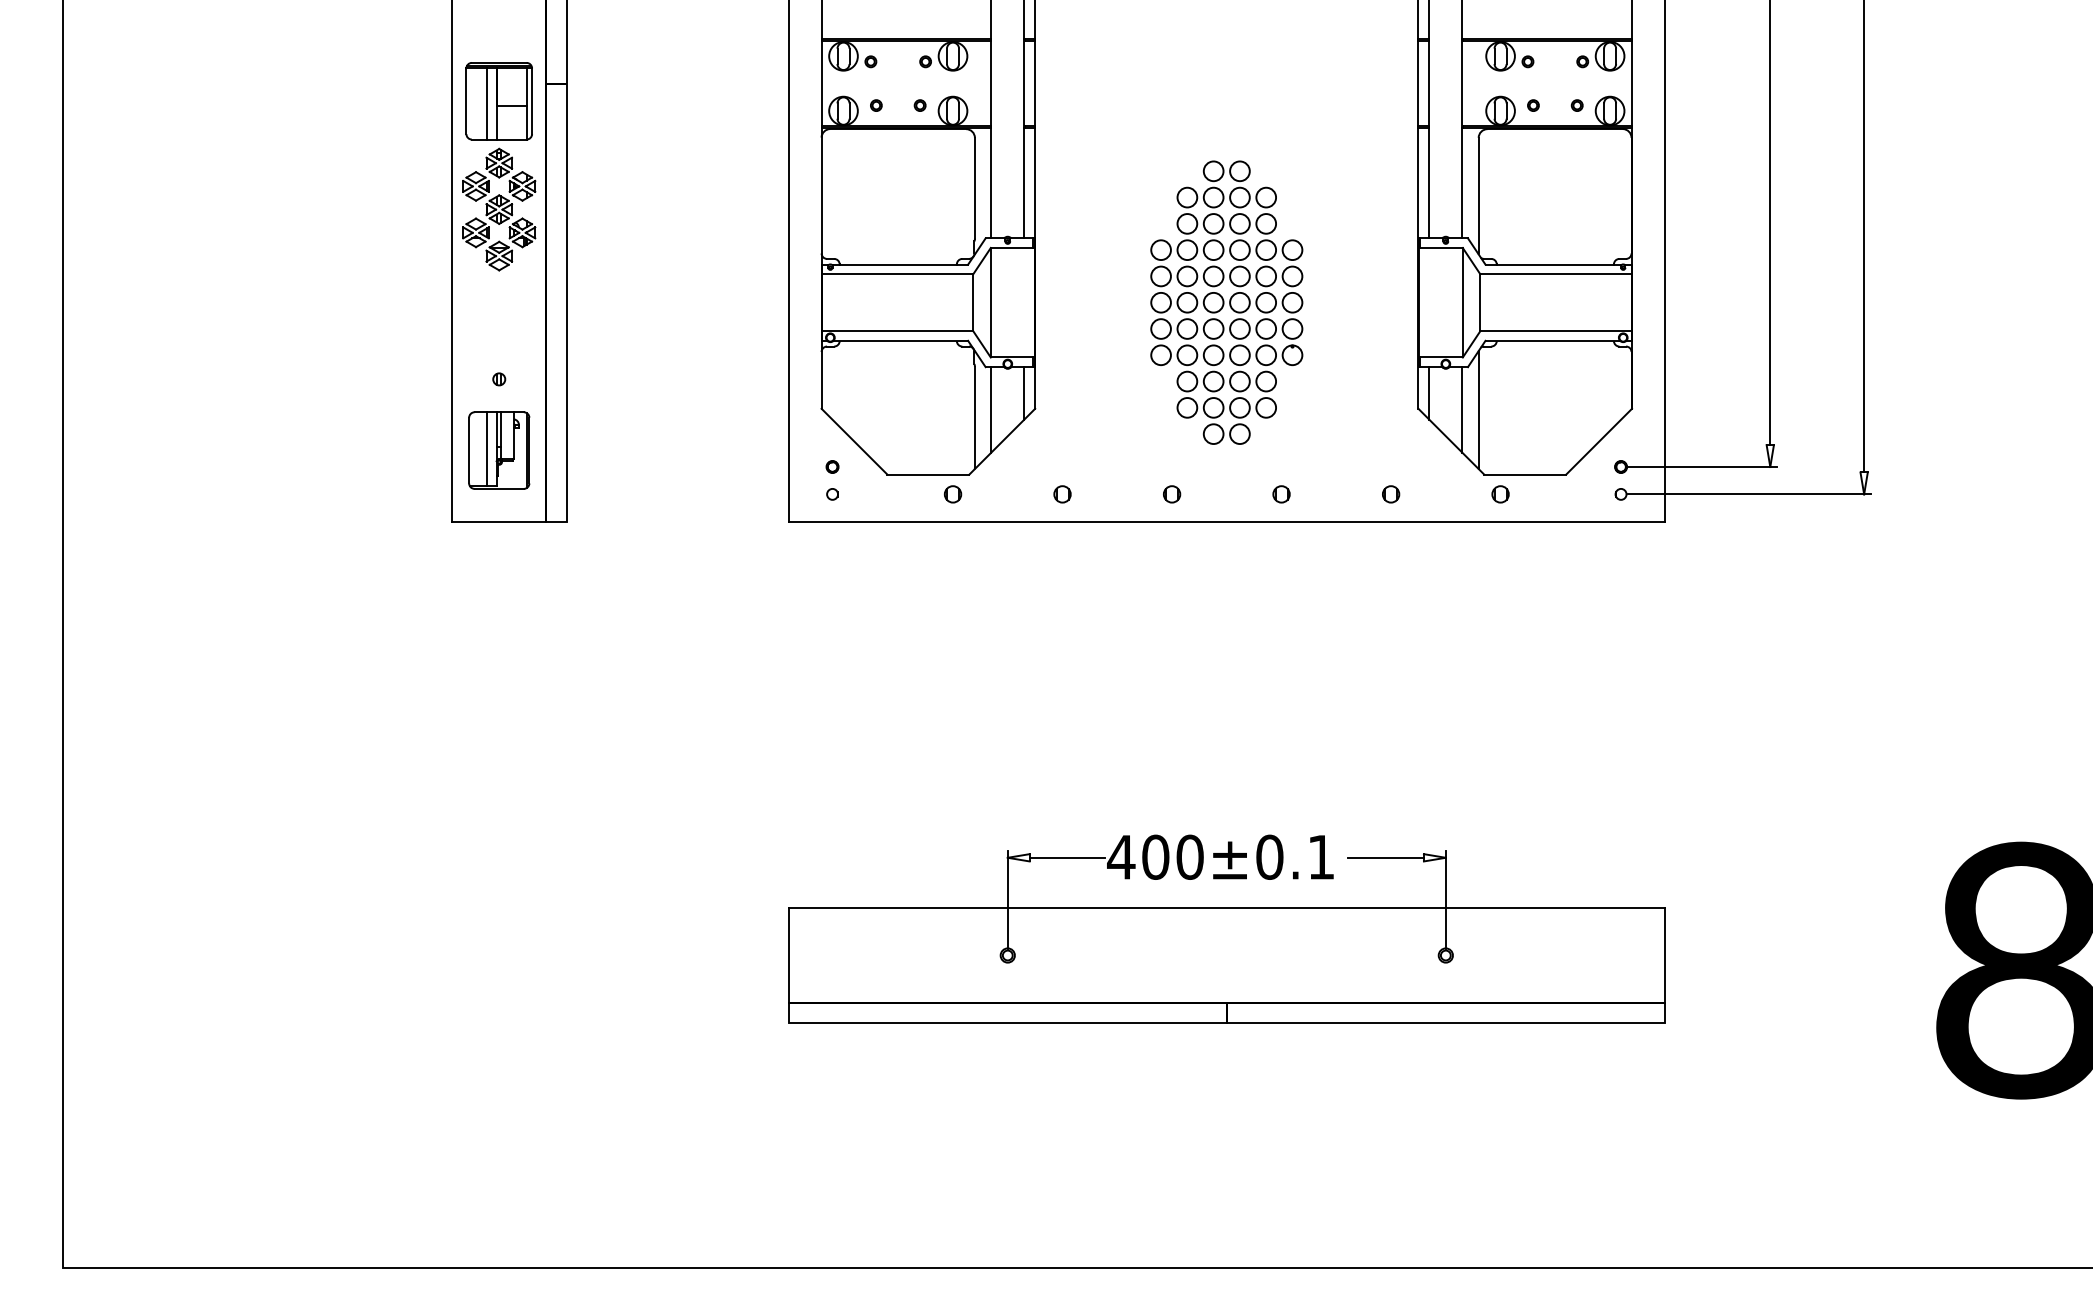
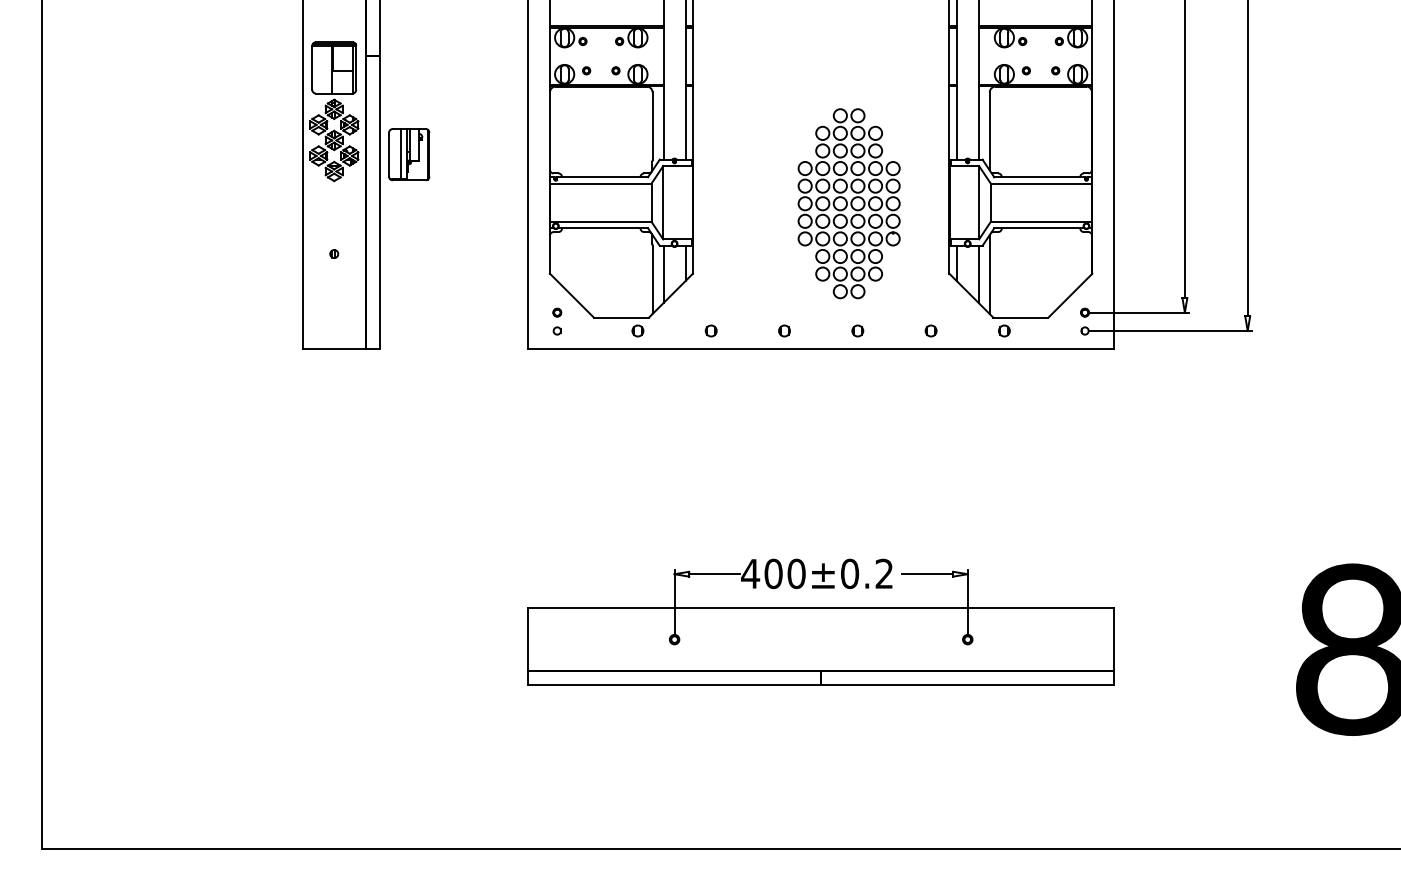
line: (487, 103) -> (326, 69), removed
part: (1225, 302) -> (848, 203), moved
part: (499, 450) -> (409, 154), moved
text: (1319, 856) -> (883, 573), 400±0.1 -> 400±0.2

